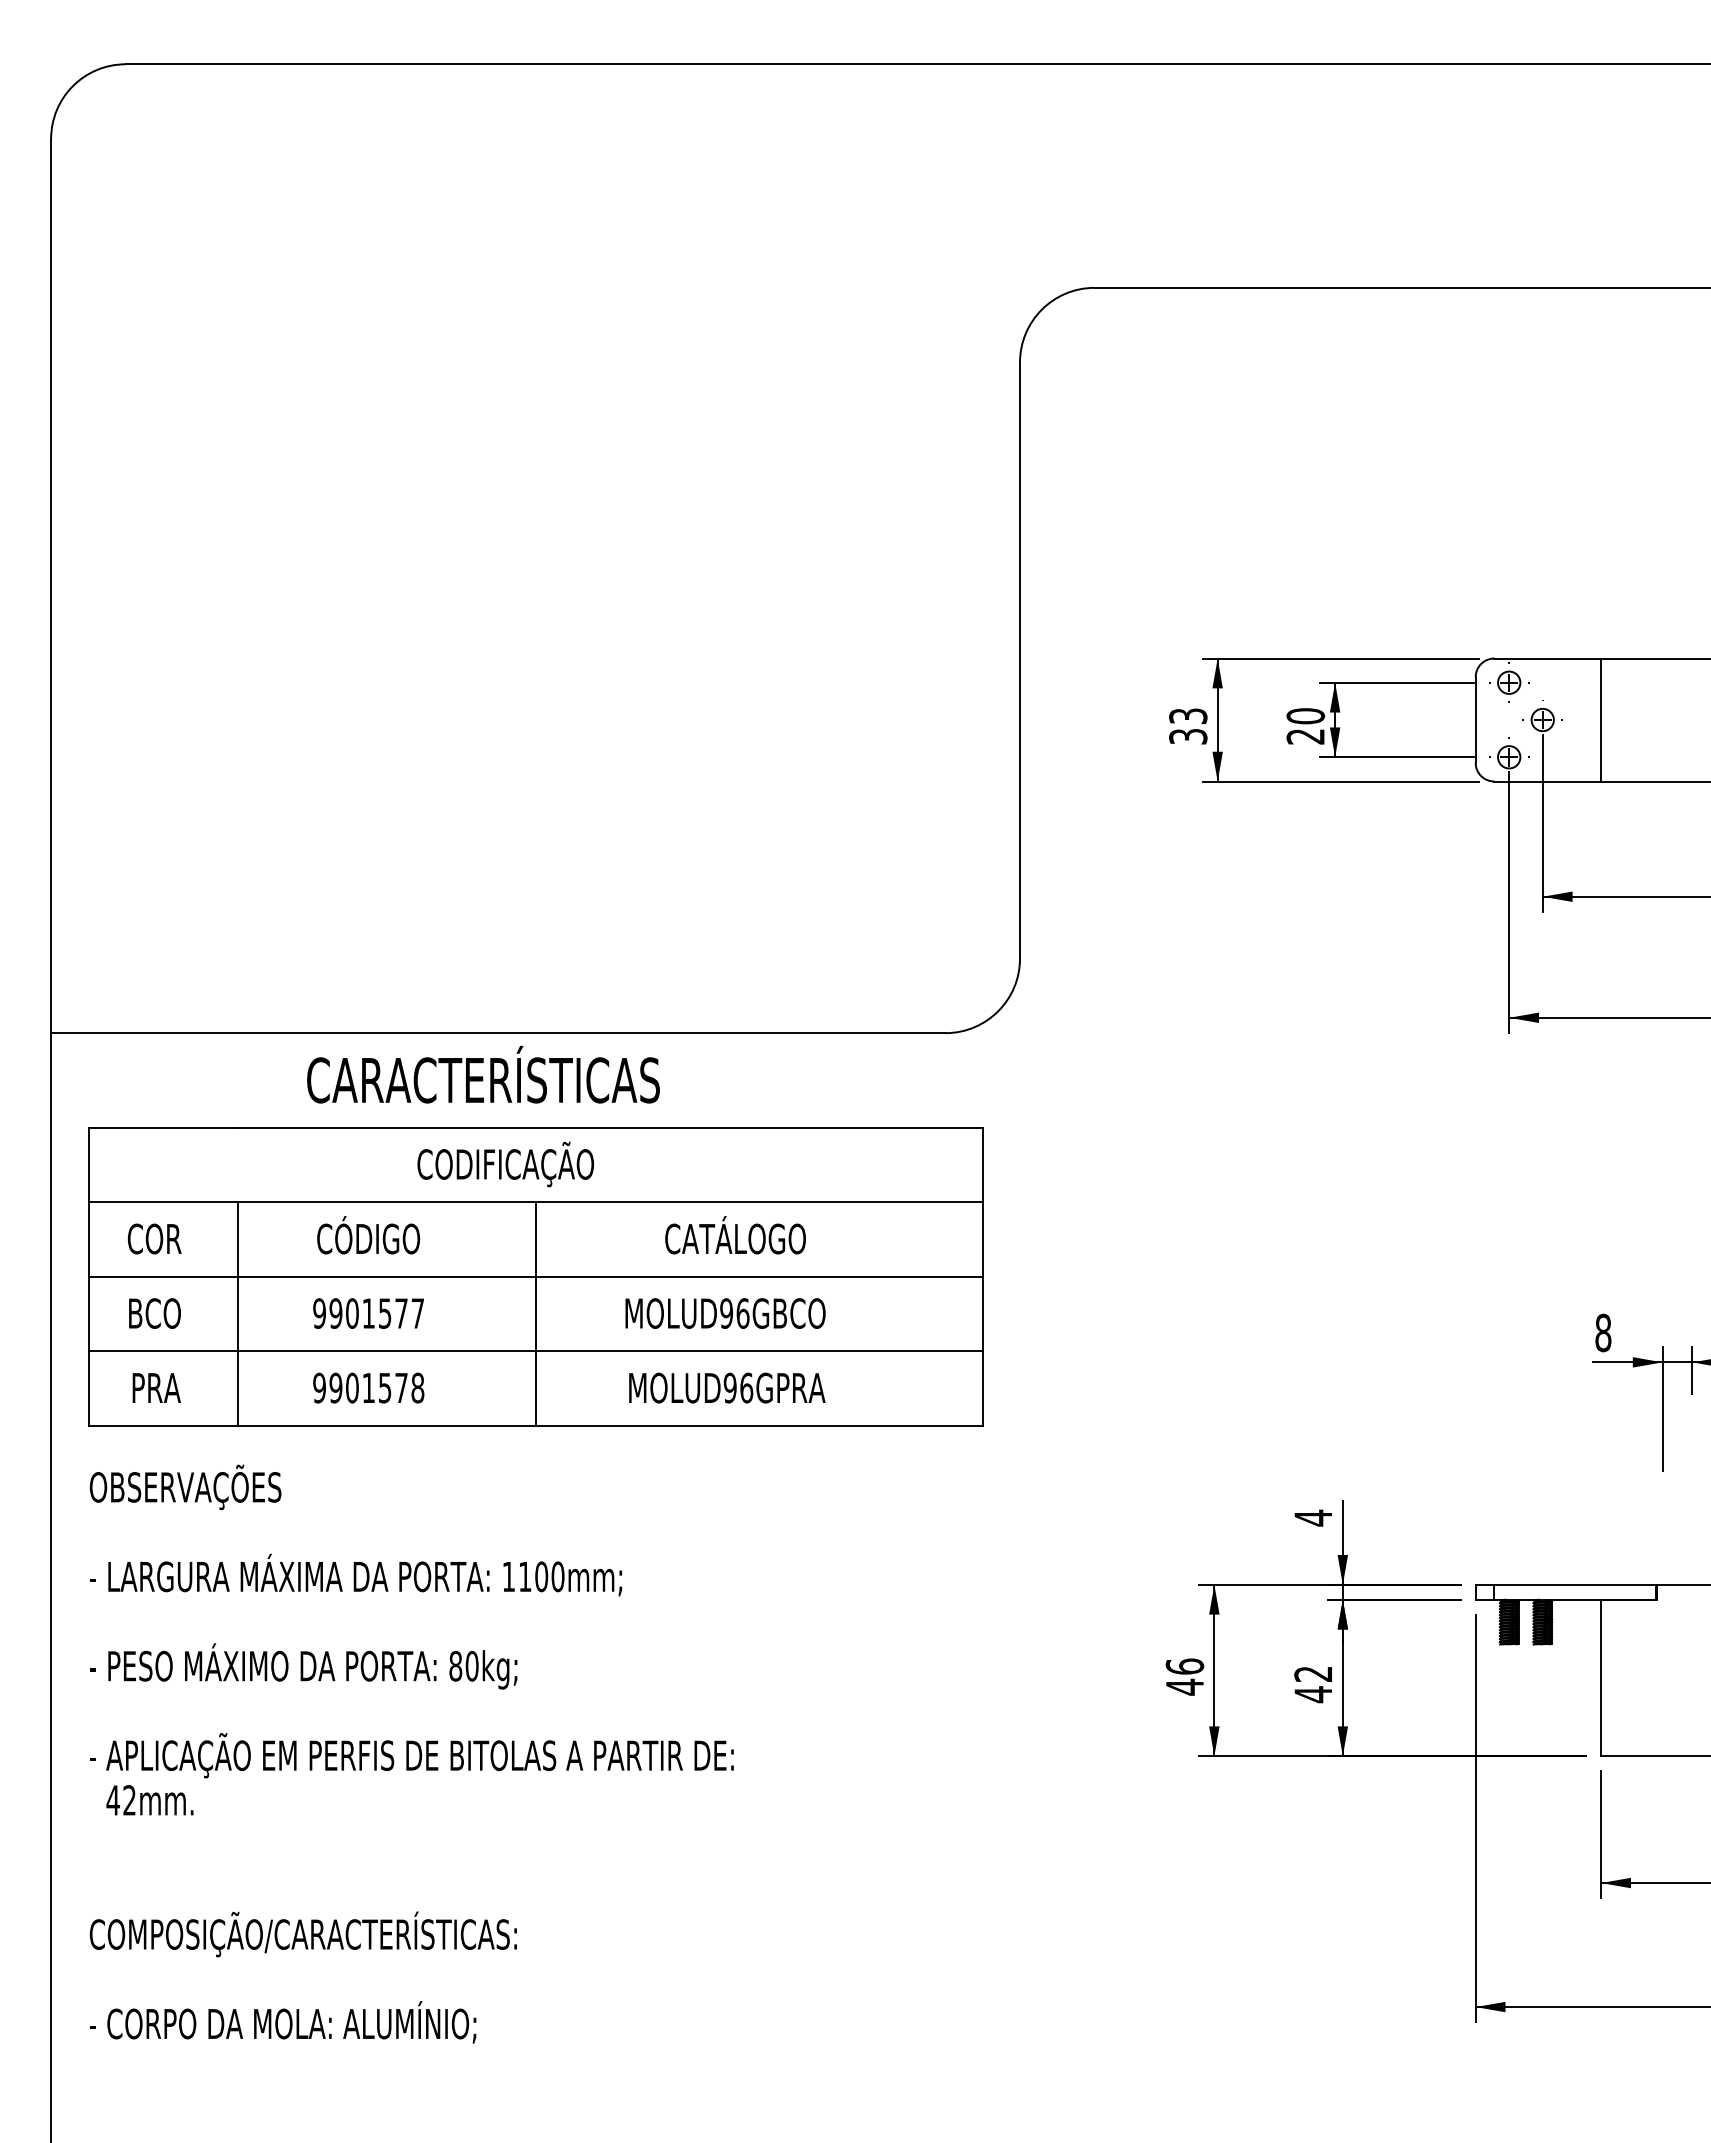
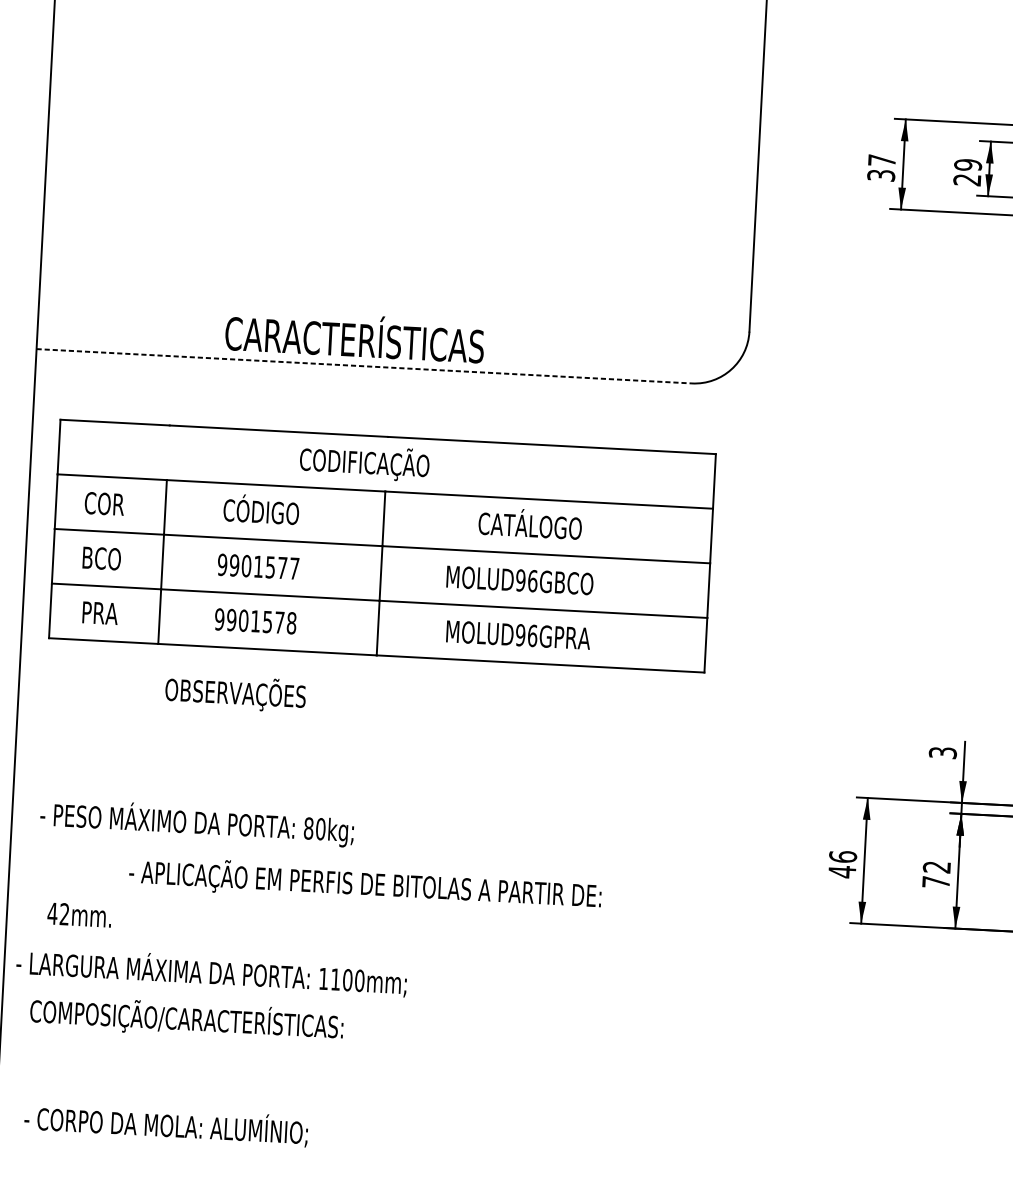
text: (1188, 715) -> (882, 160), 33 -> 37
text: (1305, 716) -> (967, 165), 20 -> 29
line: (498, 1033) -> (364, 366), solid -> dashed
text: (483, 1074) -> (354, 335), moved
text: (185, 1487) -> (235, 693), moved
text: (1313, 1517) -> (943, 752), 4 -> 3
text: (356, 1574) -> (212, 971), moved
text: (1312, 1694) -> (935, 882), 42 -> 72
text: (411, 1755) -> (365, 883), moved
text: (283, 2022) -> (166, 1124), moved

